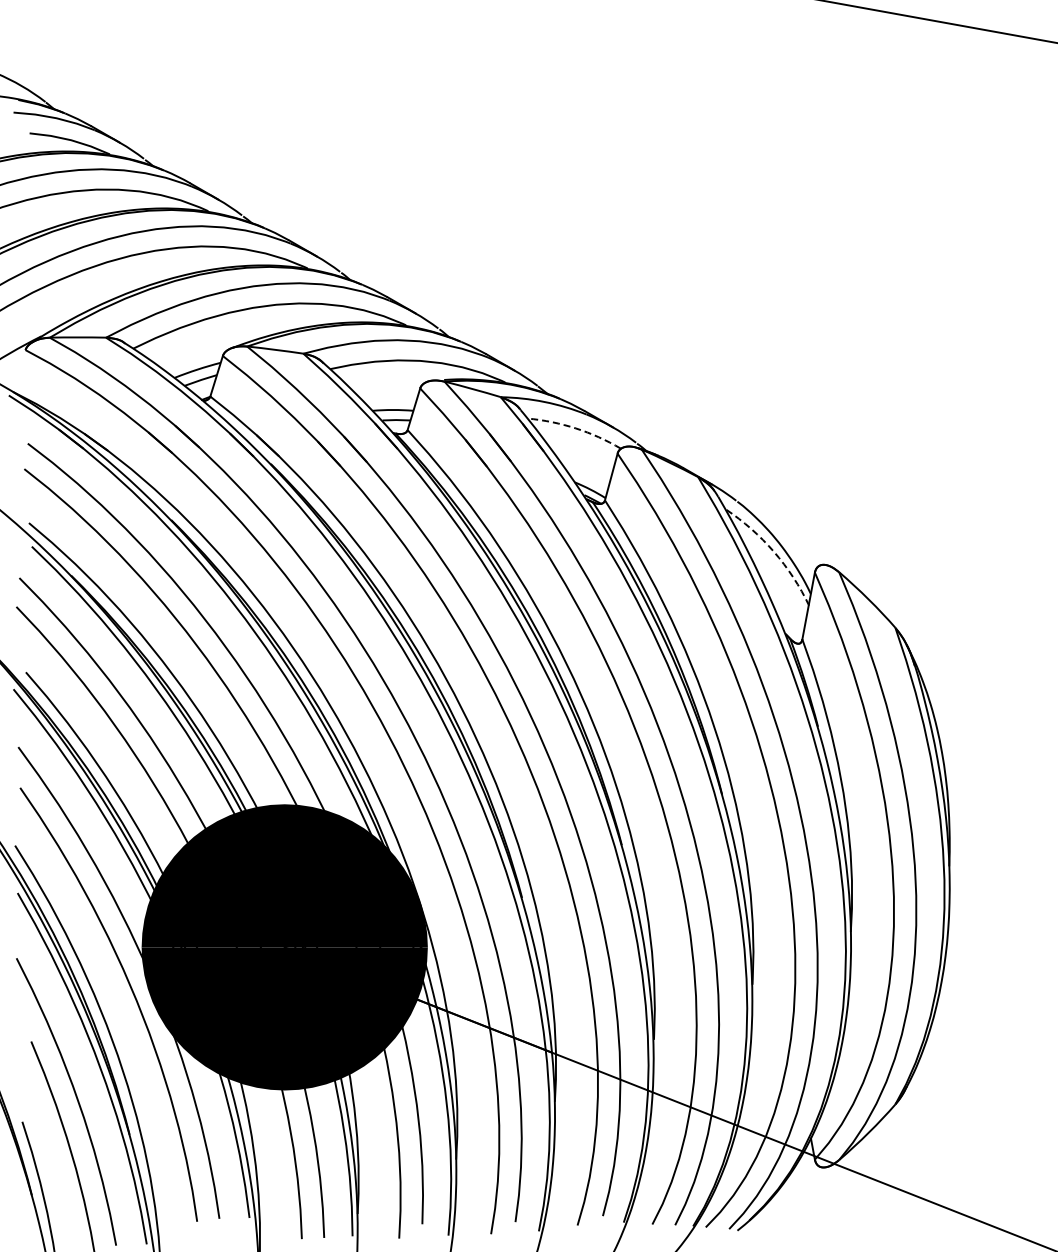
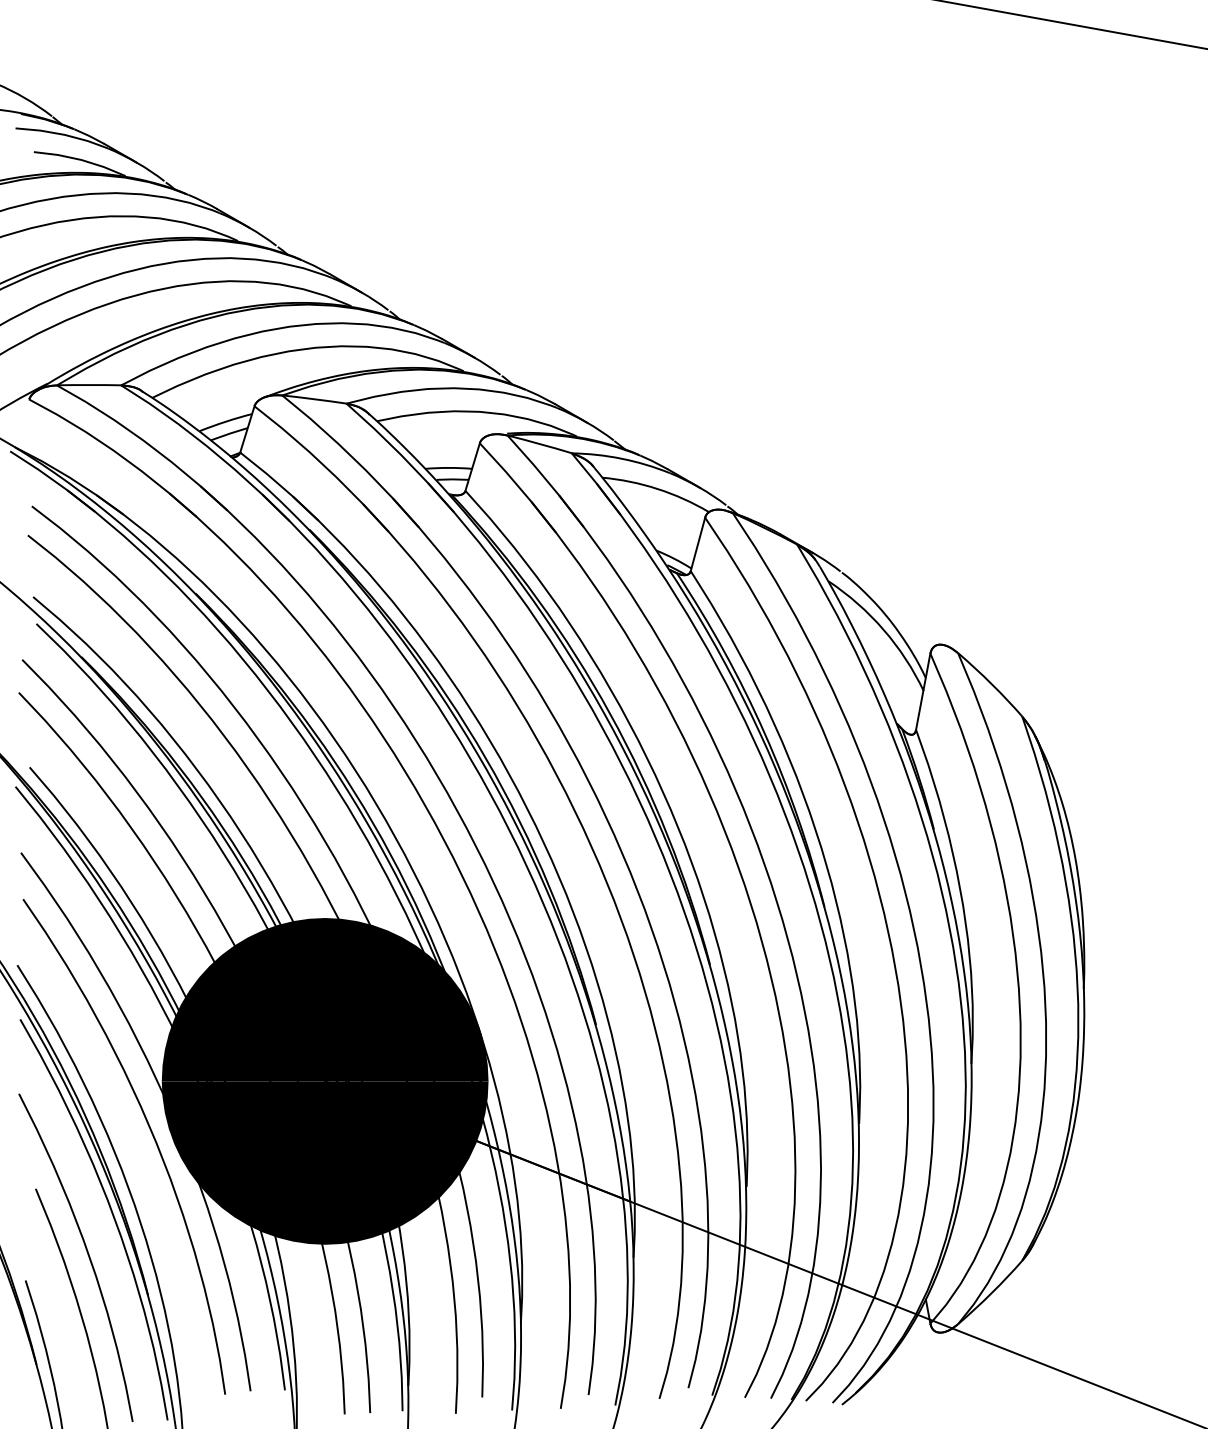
arc: (575, 428) -> (657, 489), dashed -> solid
arc: (773, 551) -> (883, 629), dashed -> solid

